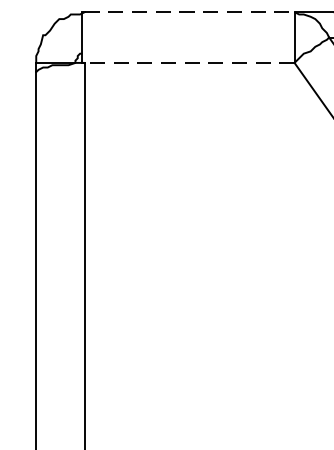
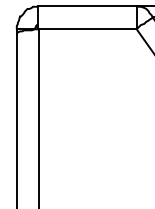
line: (188, 11) -> (87, 5), dashed -> solid
line: (188, 63) -> (87, 29), dashed -> solid

